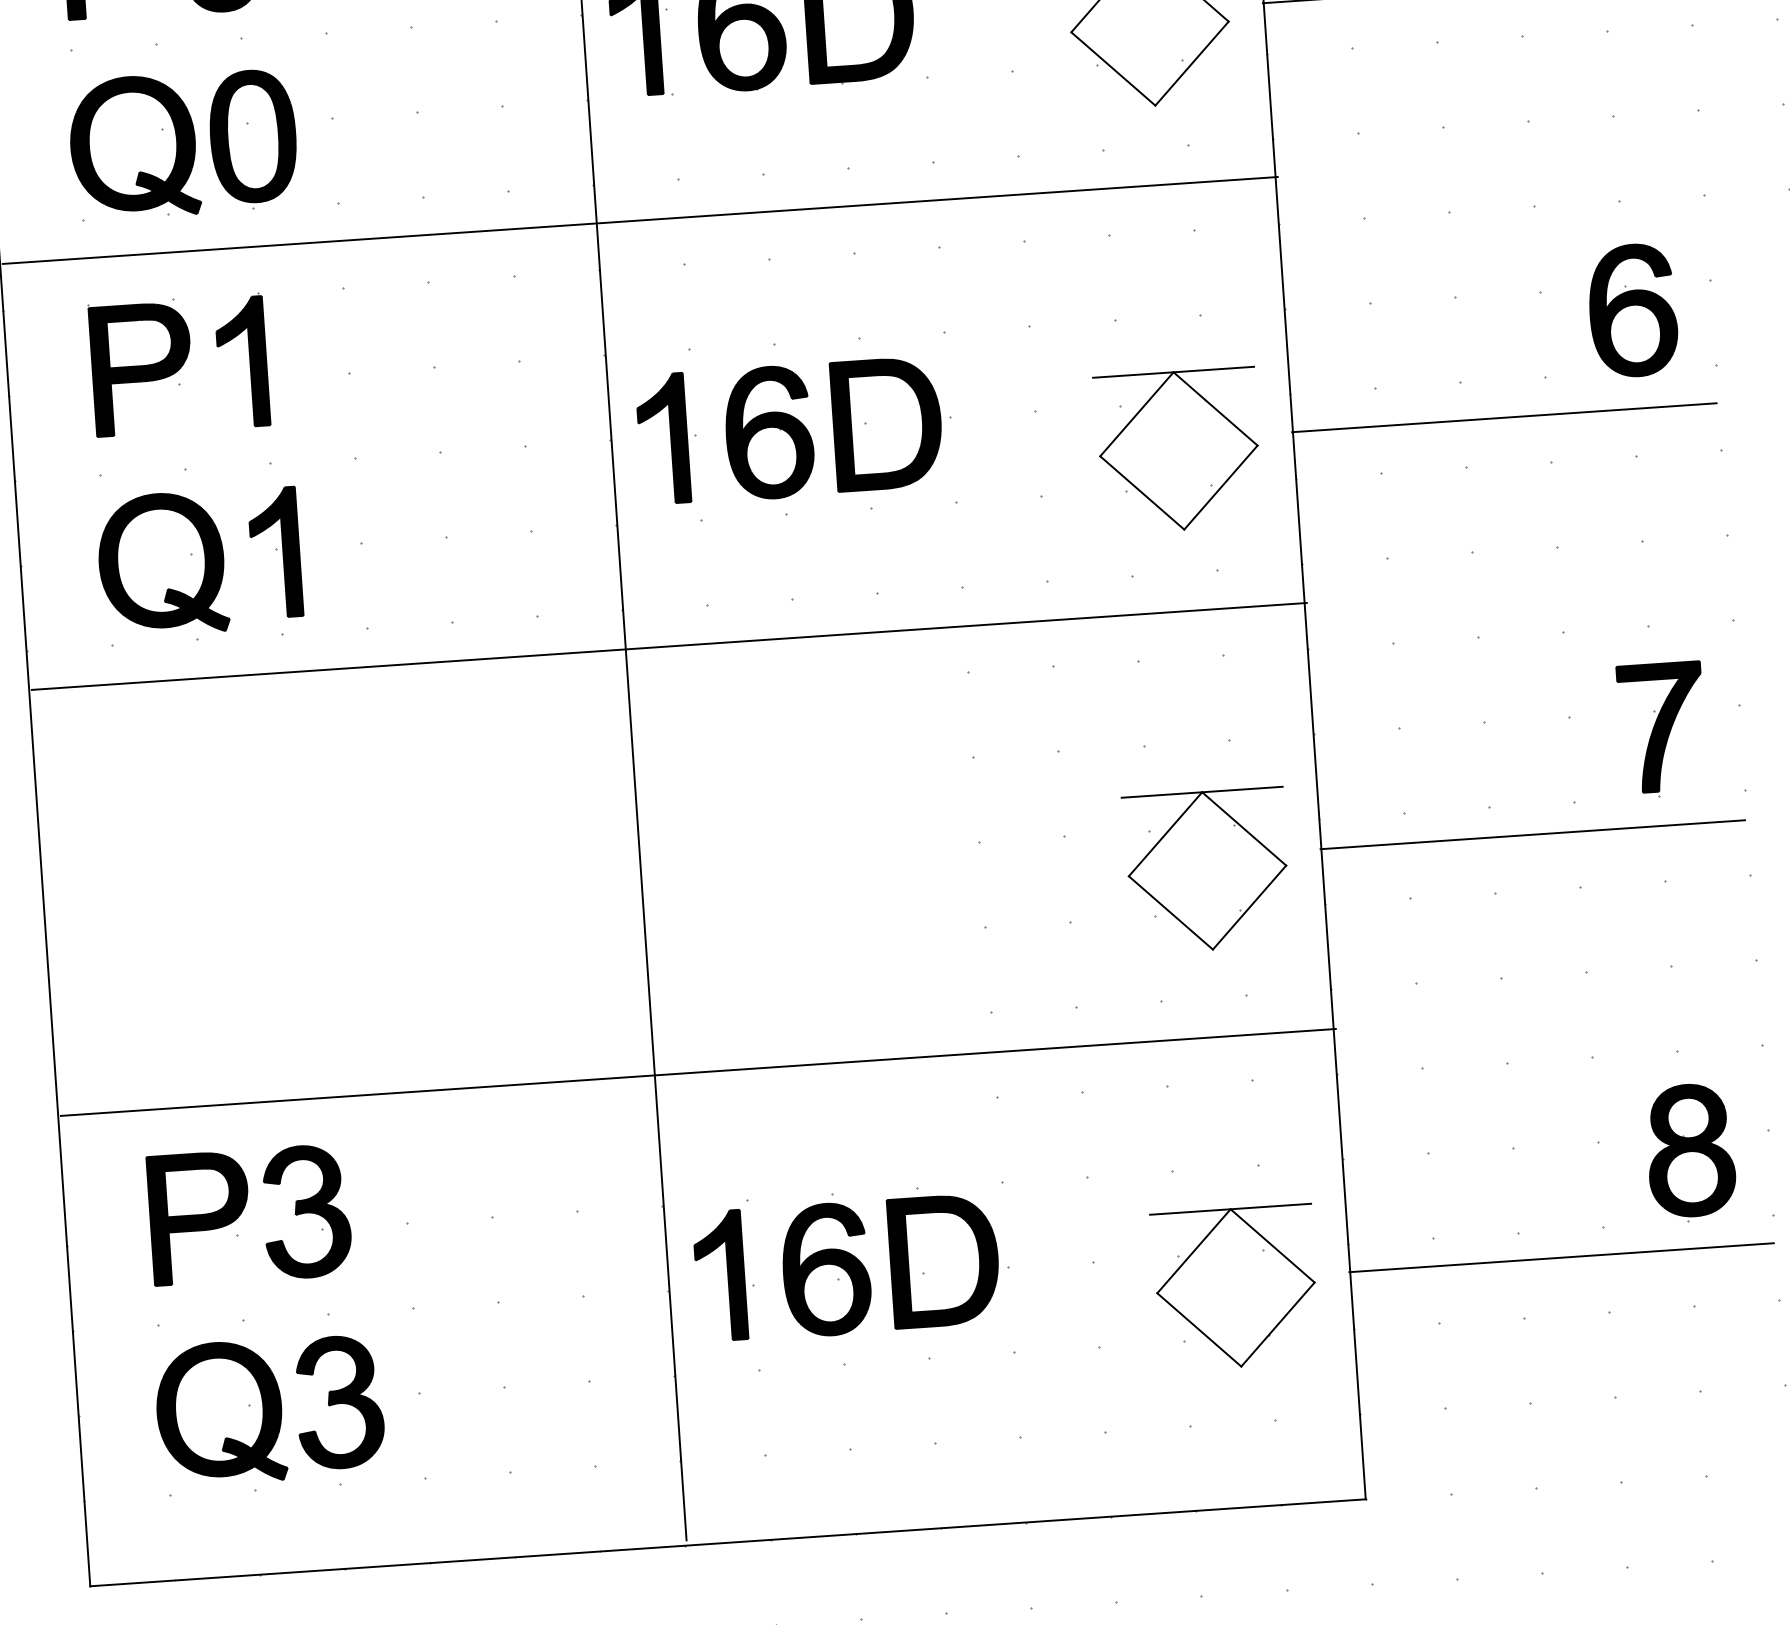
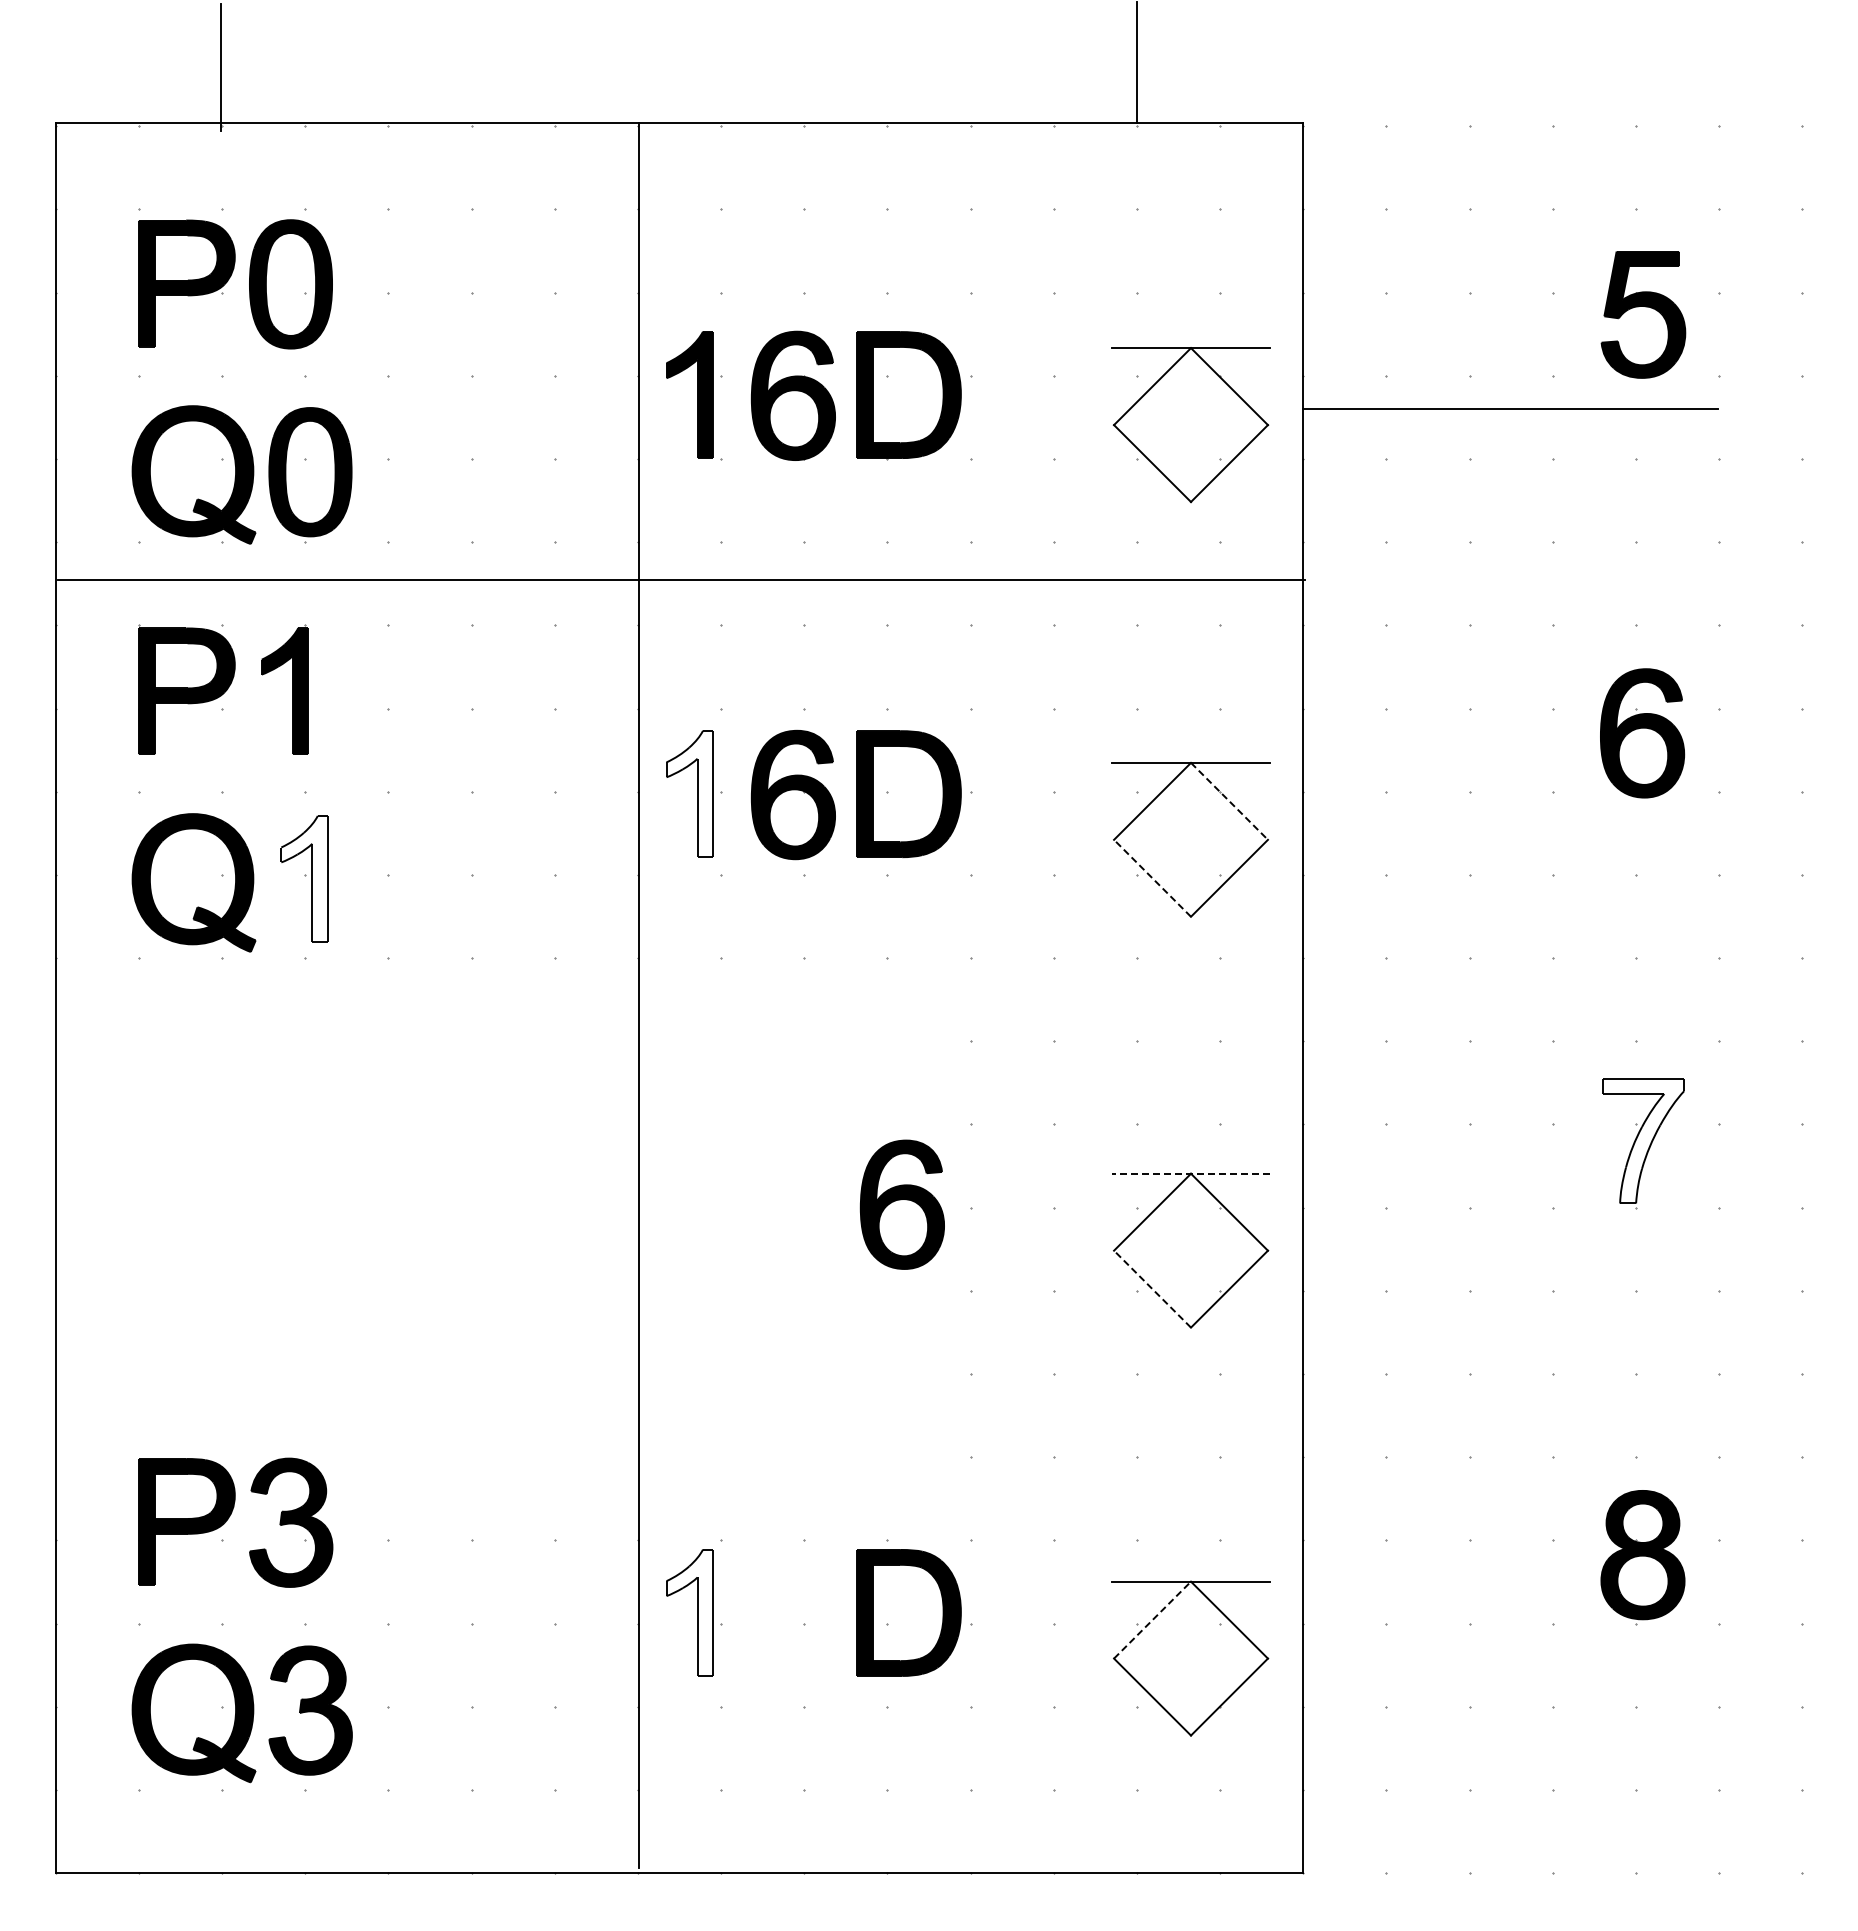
line: (1215, 409) -> (1229, 801), solid -> dashed
line: (1503, 418) -> (1509, 829), removed
fill: (663, 438) -> (689, 793), removed
line: (1142, 492) -> (1152, 877), solid -> dashed
fill: (275, 552) -> (304, 878), removed
line: (669, 646) -> (681, 996), removed
fill: (1662, 727) -> (1643, 1141), removed
line: (1201, 792) -> (1190, 1173), solid -> dashed
line: (1532, 835) -> (1509, 1237), removed
line: (1170, 912) -> (1152, 1288), solid -> dashed
line: (698, 1072) -> (681, 1413), removed
line: (1193, 1250) -> (1152, 1619), solid -> dashed
line: (1560, 1257) -> (1509, 1650), removed
part: (825, 1269) -> (901, 1204), moved
fill: (720, 1275) -> (689, 1612), removed

